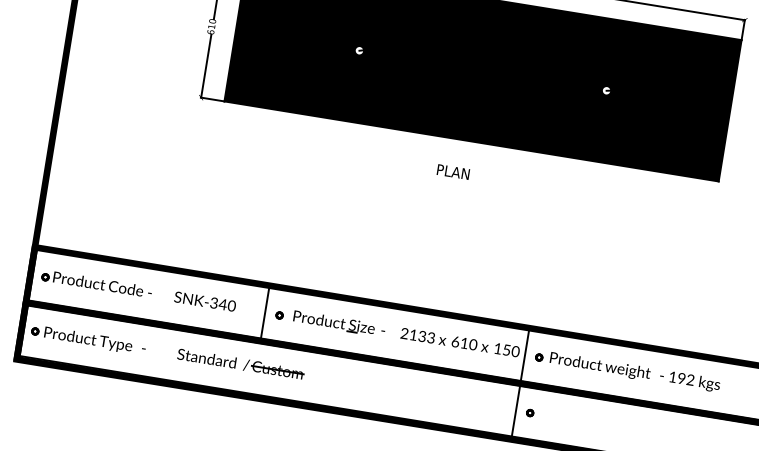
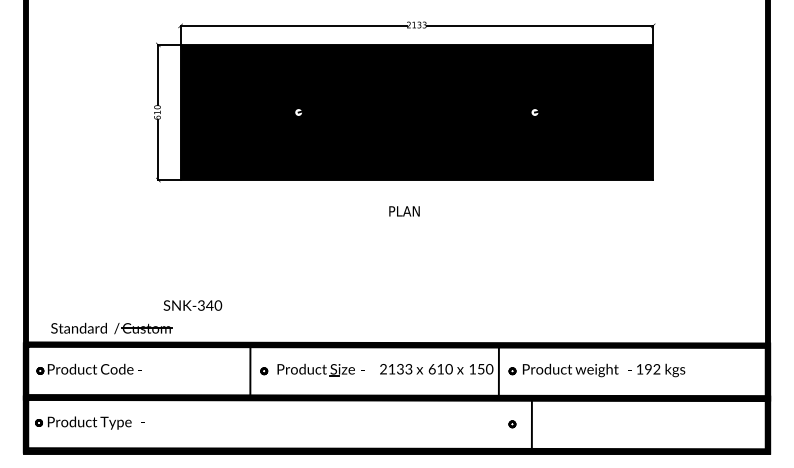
text: (204, 301) -> (192, 305), moved
part: (240, 364) -> (111, 328), moved
line: (515, 410) -> (531, 424), moved

